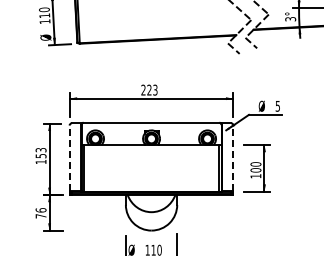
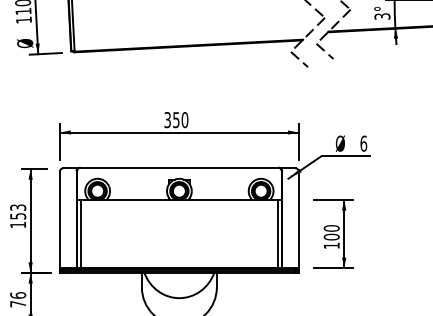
text: (149, 89) -> (176, 119), 223 -> 350
text: (277, 105) -> (363, 142), 5 -> 6
line: (69, 158) -> (59, 219), dashed -> solid
line: (233, 158) -> (298, 219), dashed -> solid

